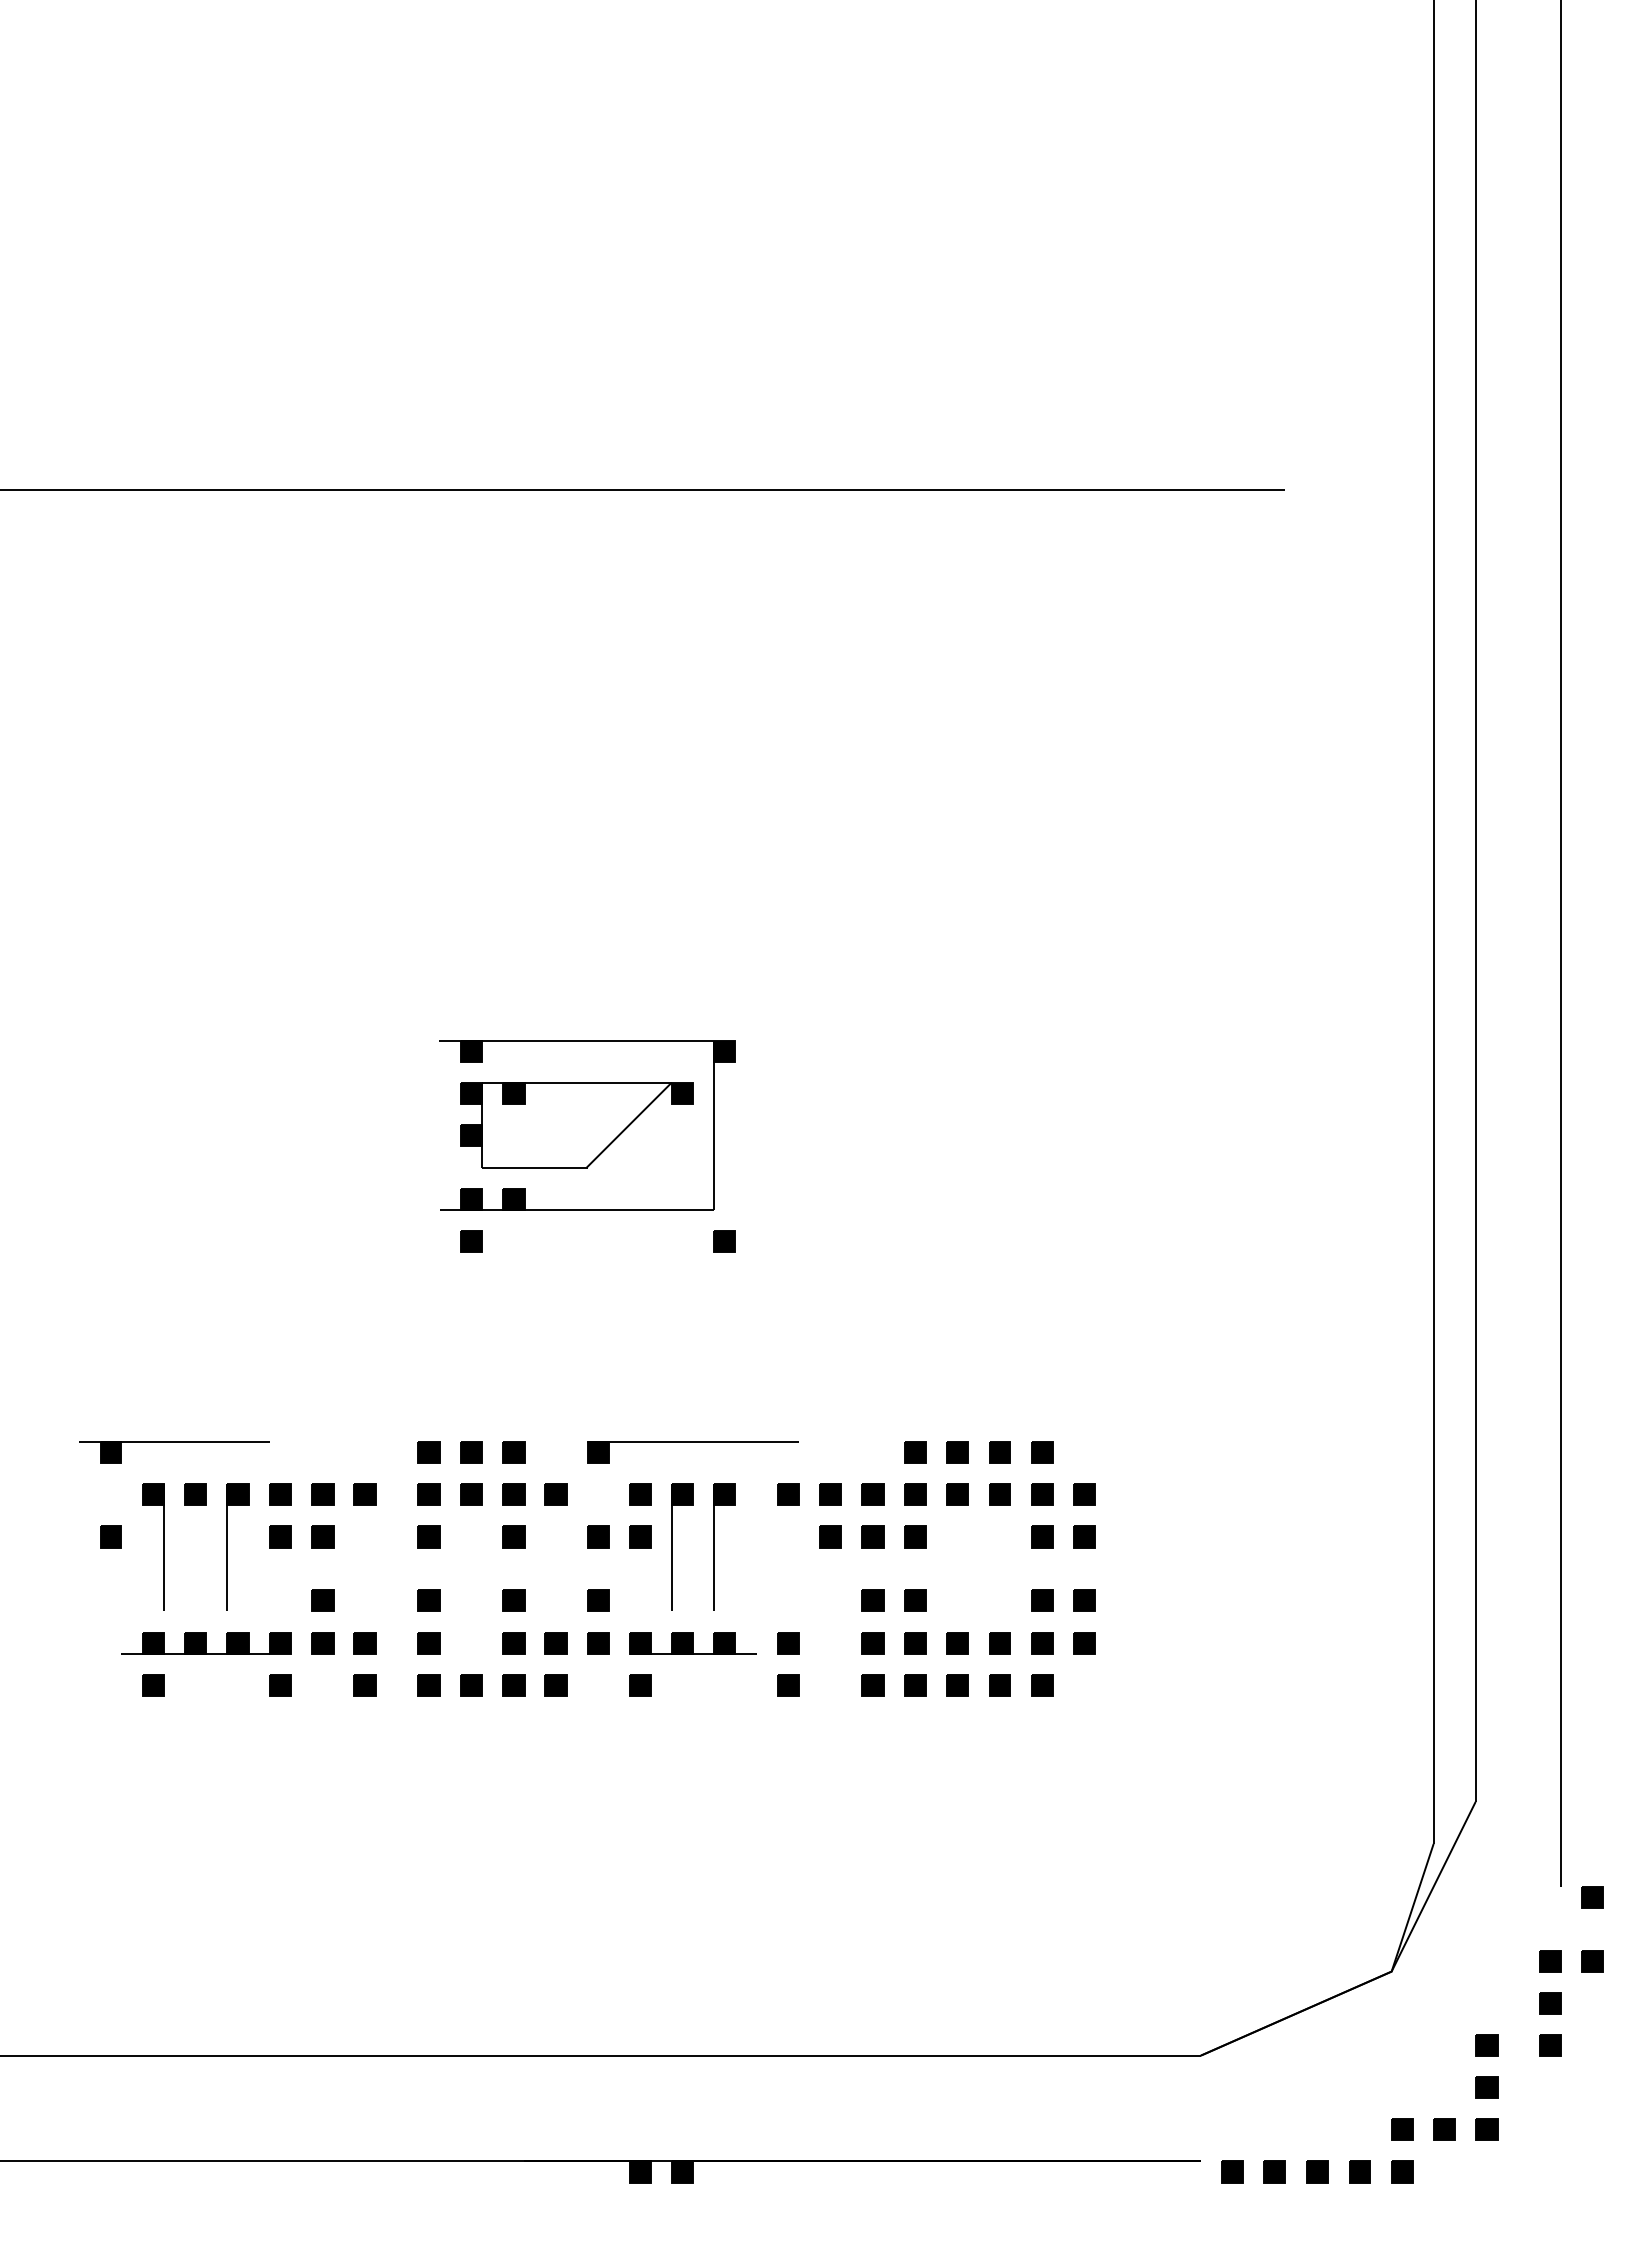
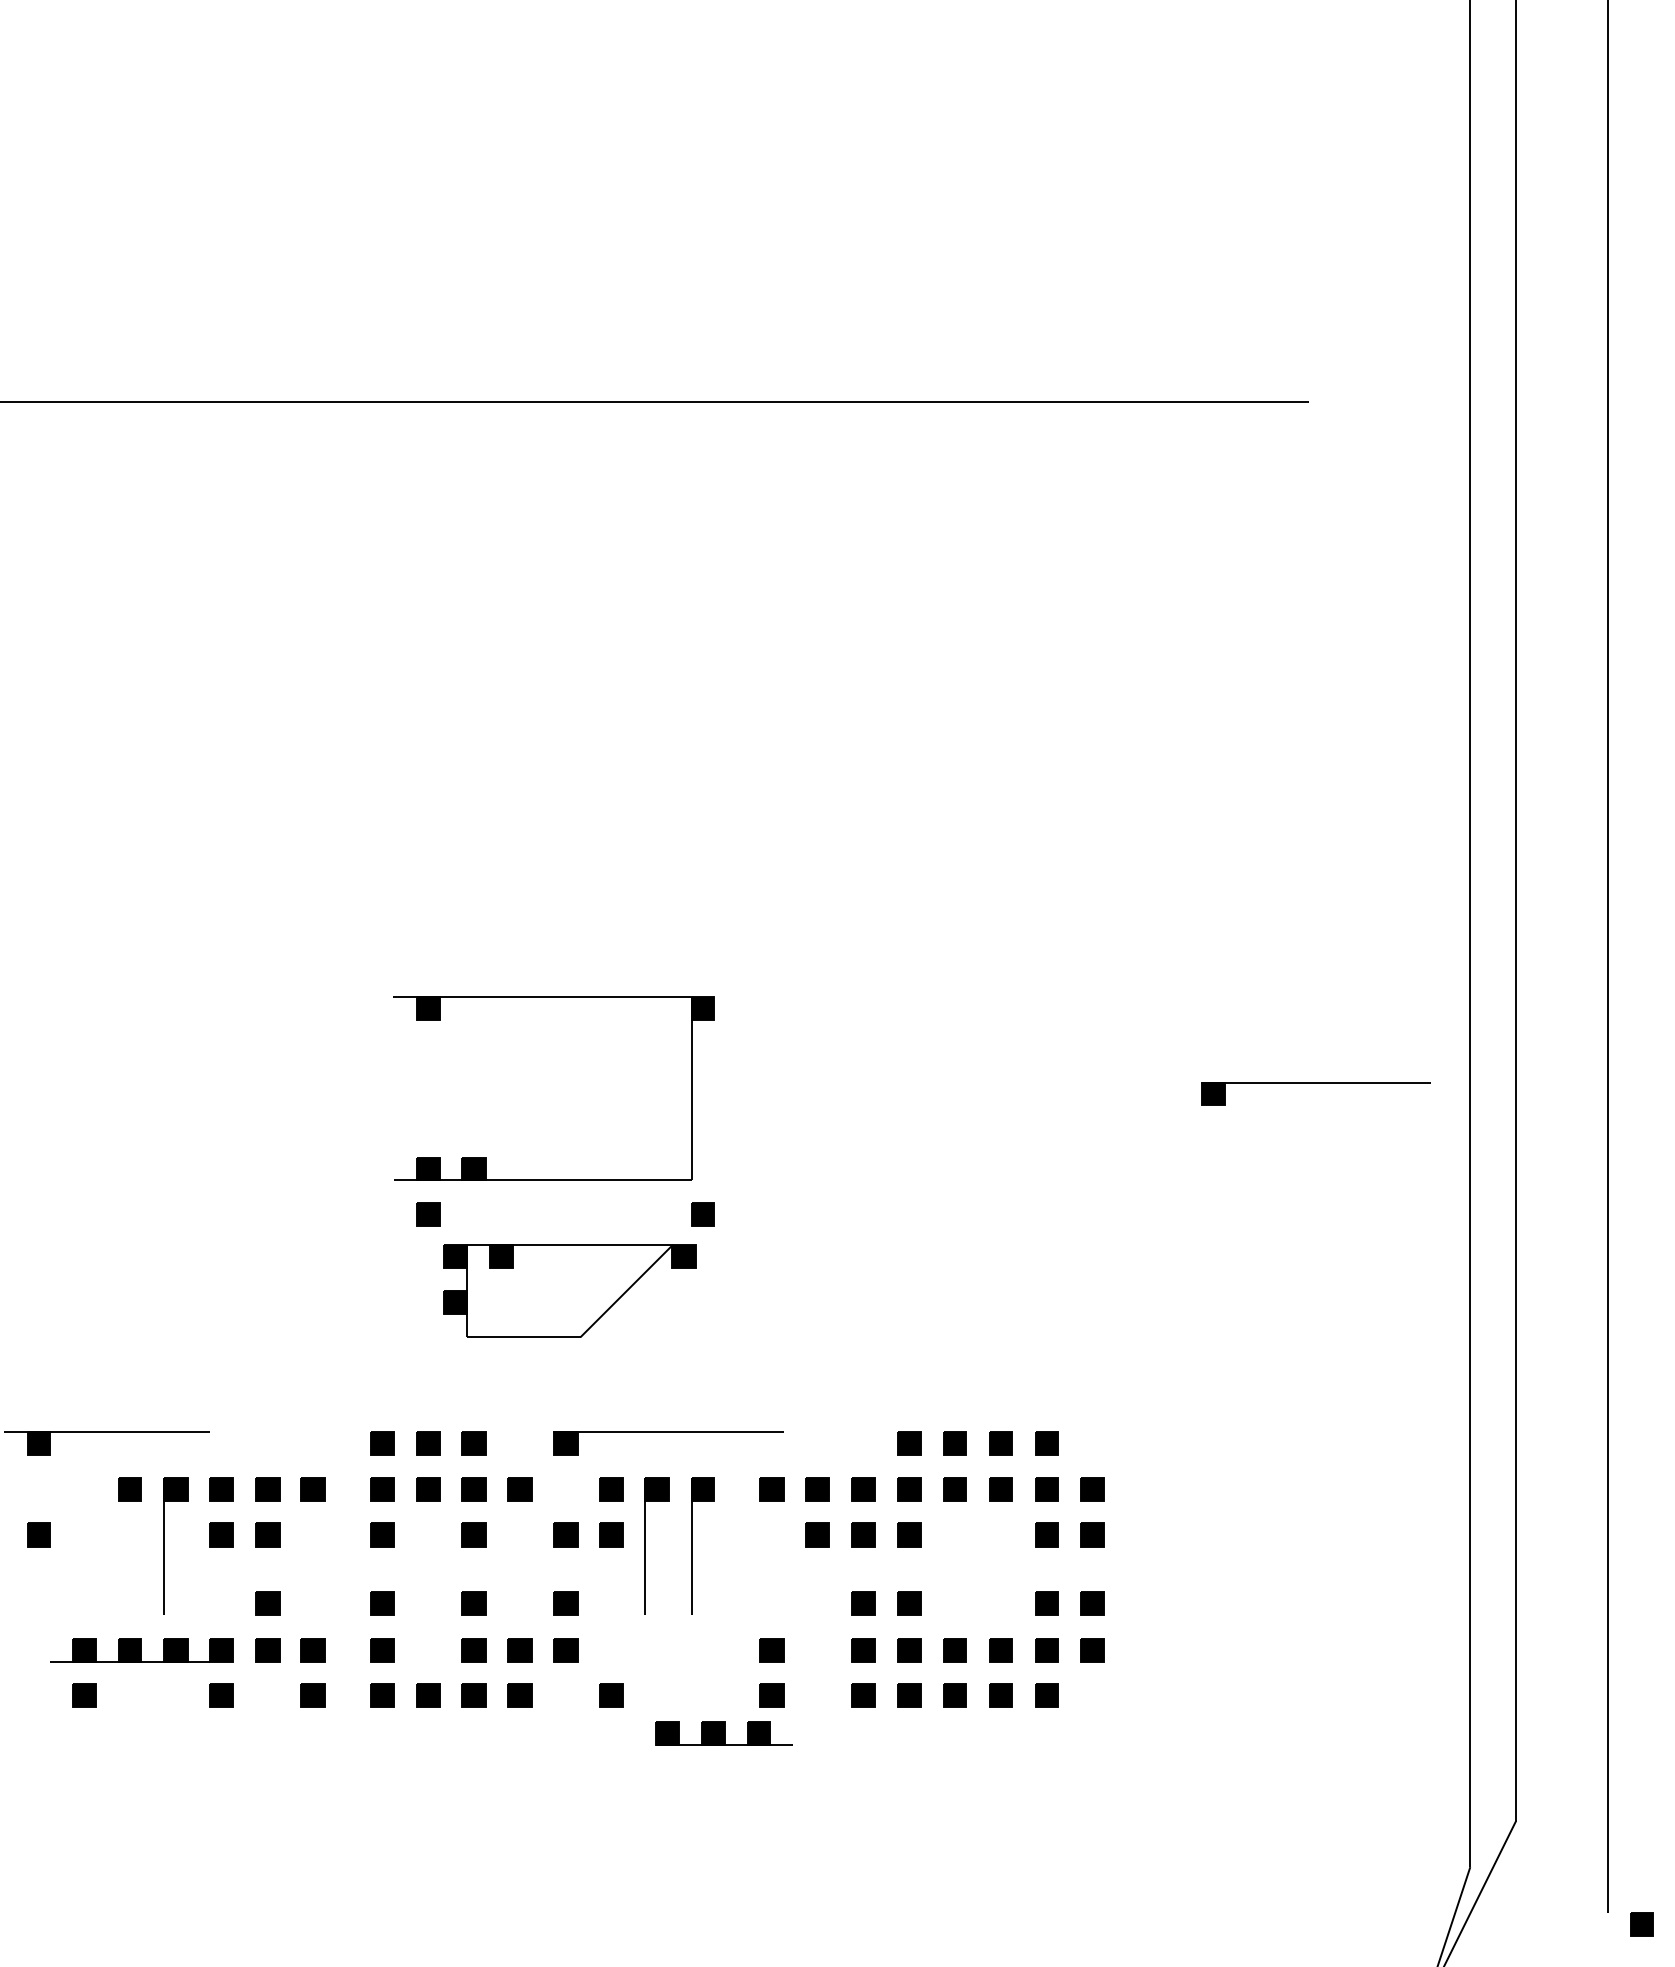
part: (1290, 1119) -> (1315, 1082), added
part: (576, 1125) -> (569, 1291), moved
part: (163, 1546) -> (95, 1545), removed
part: (692, 1643) -> (724, 1733), moved

